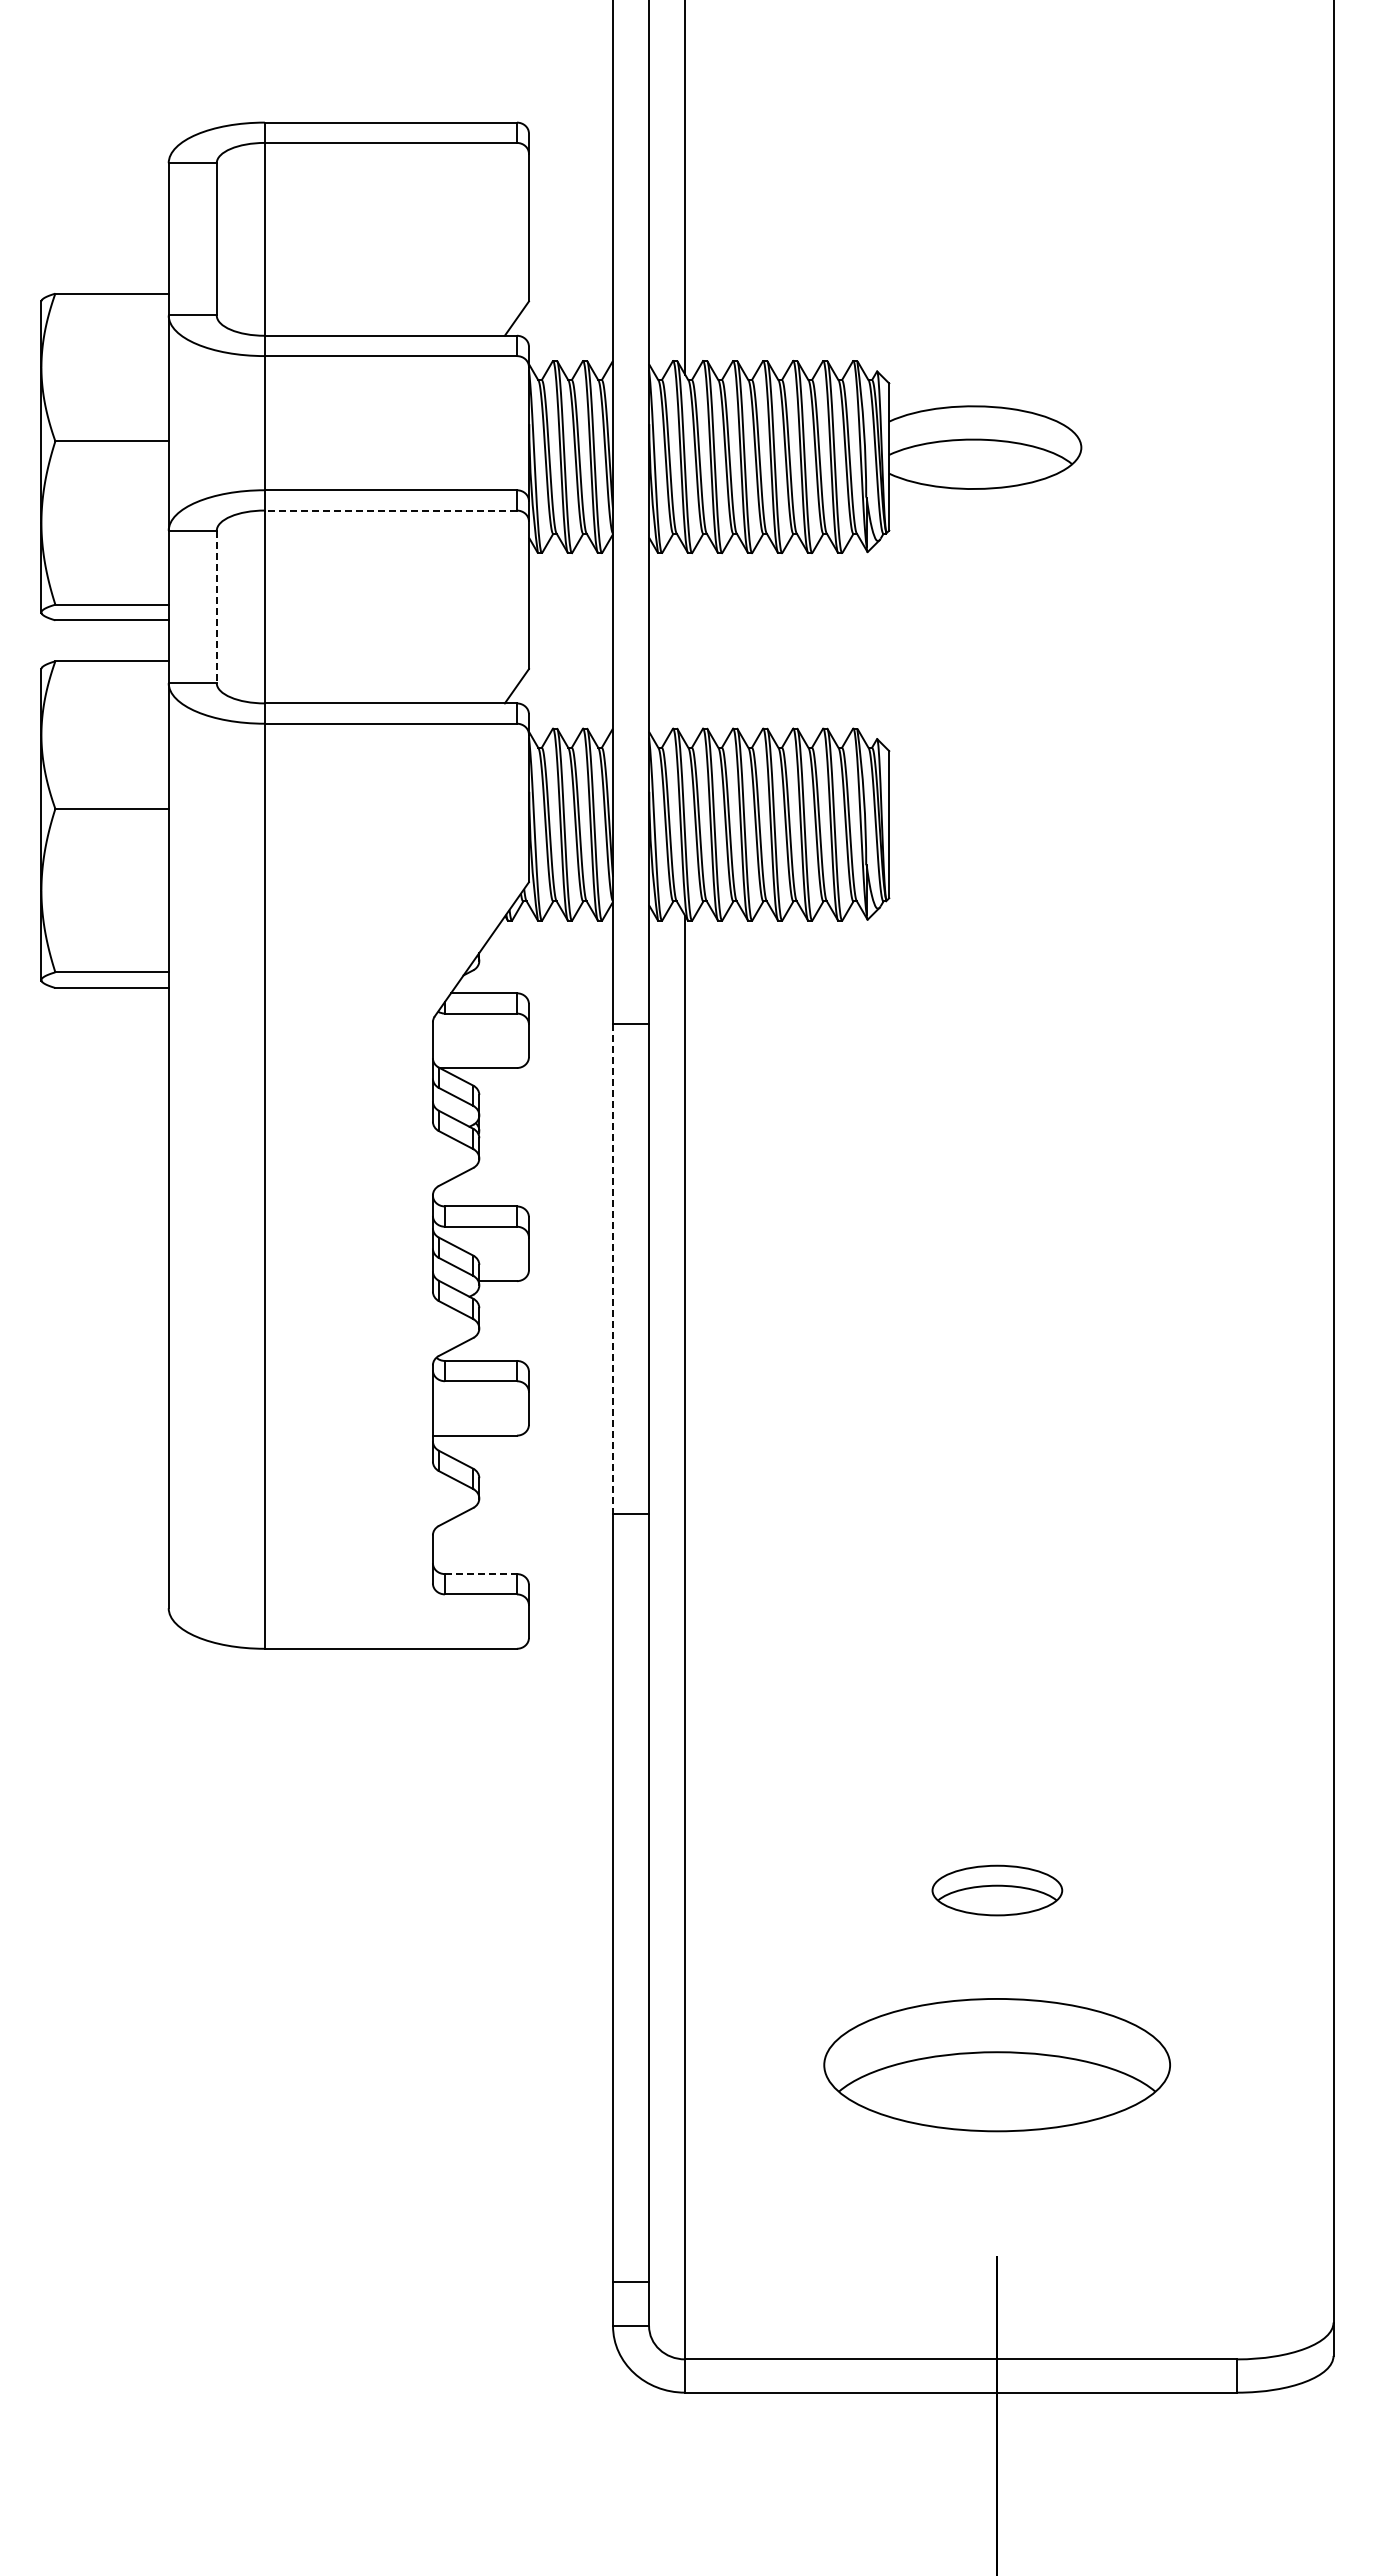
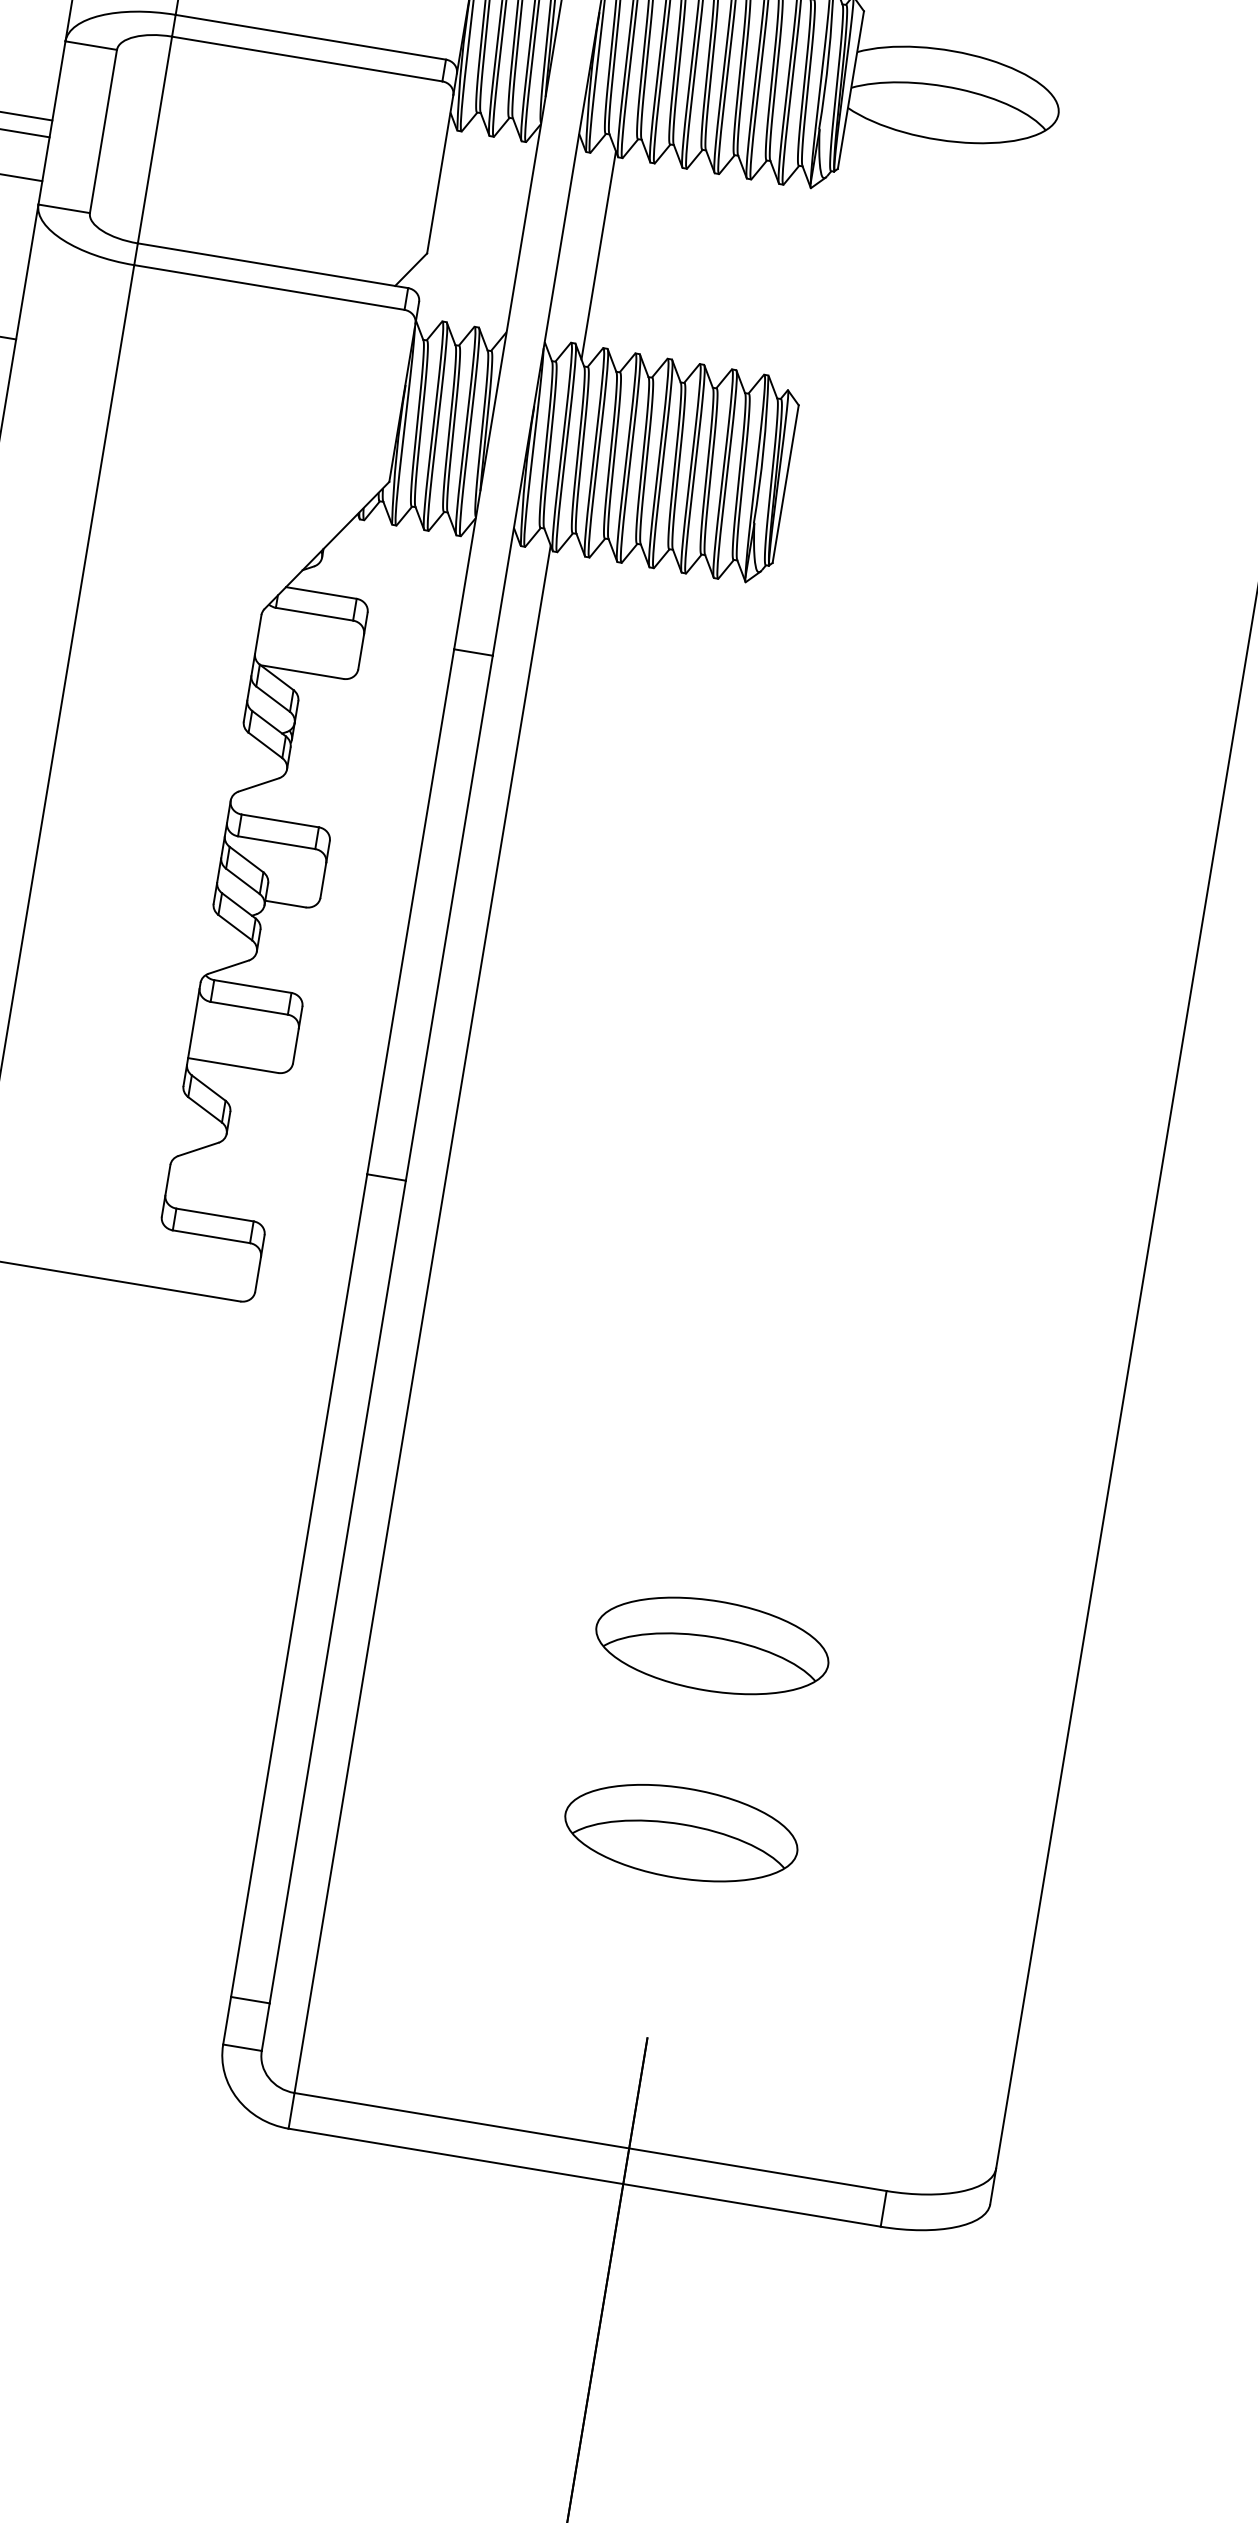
line: (390, 510) -> (306, 58), dashed -> solid
line: (216, 607) -> (103, 131), dashed -> solid
line: (685, 645) -> (599, 255), added
line: (613, 1269) -> (411, 912), dashed -> solid
line: (481, 1574) -> (215, 1215), dashed -> solid
part: (997, 1890) -> (712, 1645), size x1.67
part: (997, 2065) -> (681, 1833), size x0.62

